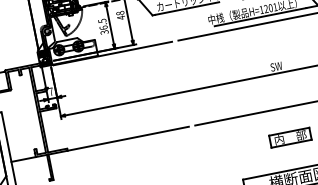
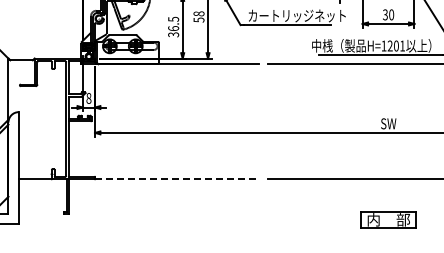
text: (120, 17) -> (198, 19), 48 -> 58
text: (51, 91) -> (88, 98), 7 -> 8
line: (128, 138) -> (177, 179), solid -> dashed

